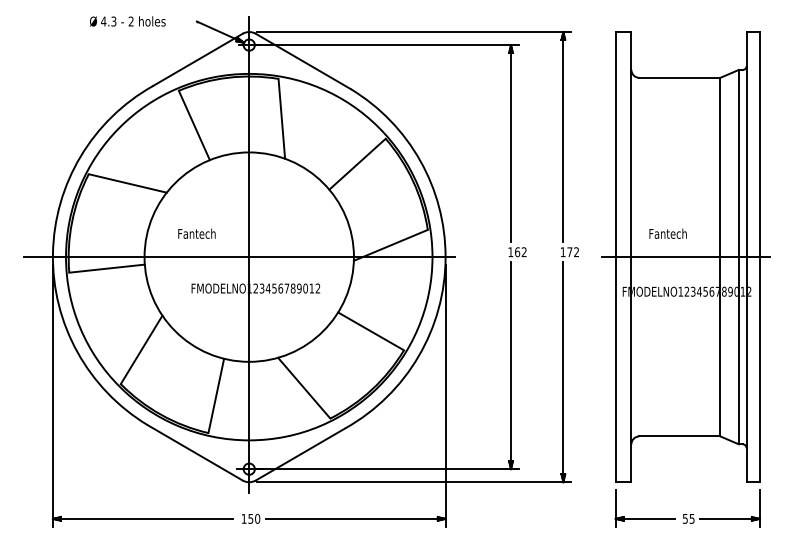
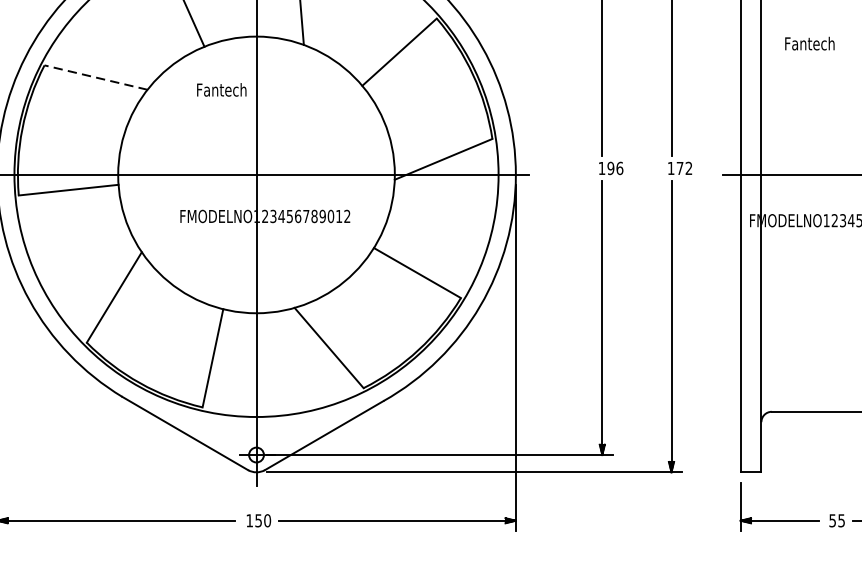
line: (127, 183) -> (95, 77), solid -> dashed
text: (196, 233) -> (221, 89), moved
text: (667, 233) -> (809, 43), moved
text: (520, 252) -> (614, 168), 162 -> 196

